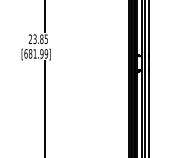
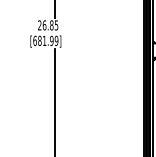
text: (34, 39) -> (44, 25), 23.85 -> 26.85

